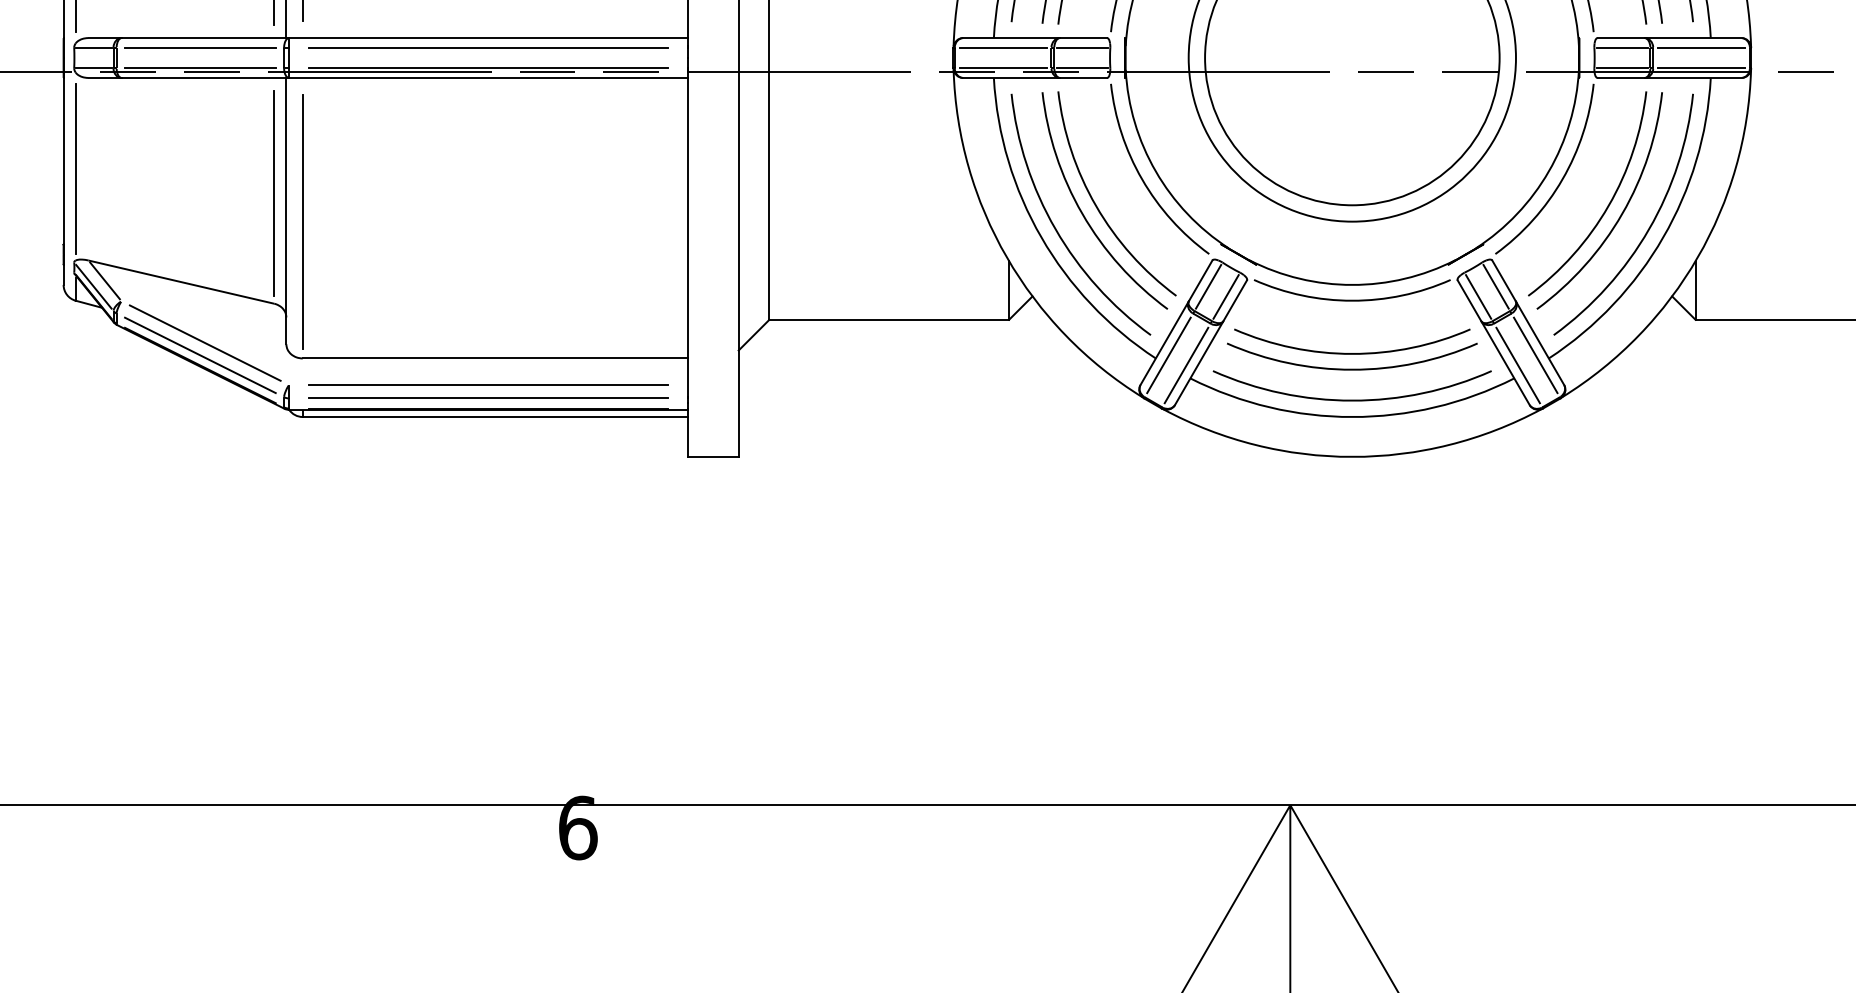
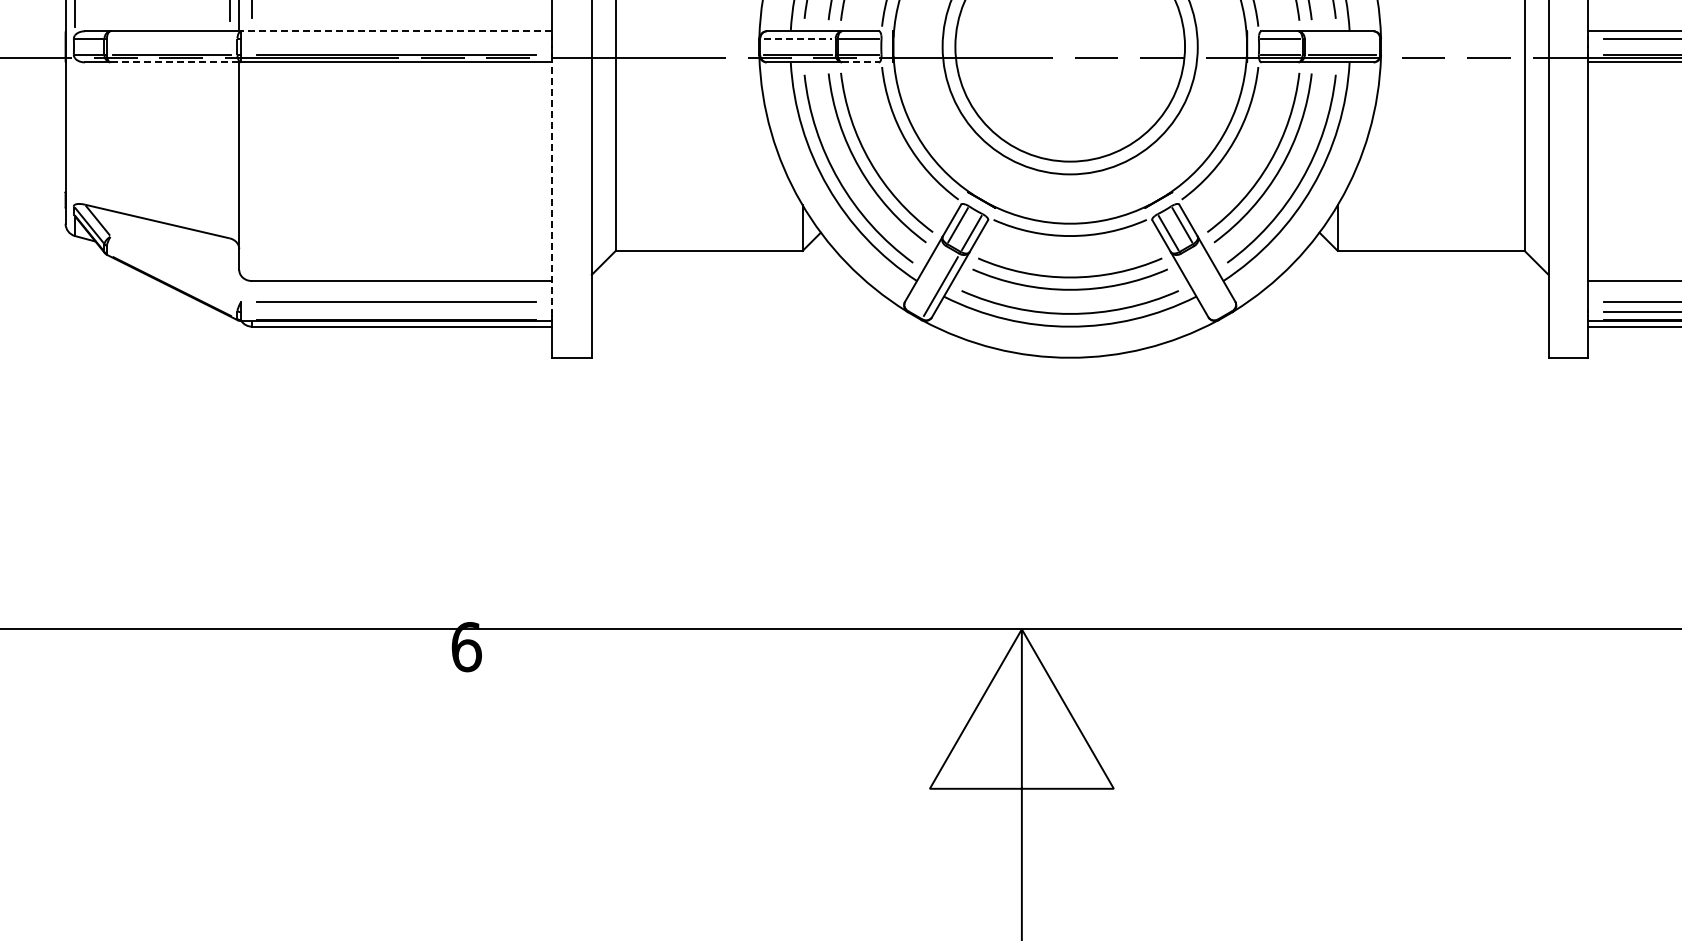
line: (488, 38) -> (396, 31), solid -> dashed
line: (199, 47) -> (171, 38), removed
line: (488, 47) -> (396, 38), removed
line: (1002, 47) -> (797, 38), solid -> dashed
line: (1701, 47) -> (1342, 38), removed
line: (205, 78) -> (176, 62), solid -> dashed
line: (1084, 78) -> (861, 62), solid -> dashed
line: (76, 169) -> (75, 133), removed
line: (273, 193) -> (229, 152), removed
line: (303, 221) -> (252, 174), removed
line: (686, 233) -> (551, 183), solid -> dashed
line: (204, 342) -> (175, 268), removed
line: (199, 355) -> (171, 278), removed
line: (1169, 355) -> (927, 278), removed
line: (1536, 355) -> (1213, 278), removed
line: (1518, 365) -> (1199, 286), removed
line: (488, 398) -> (396, 312), removed

